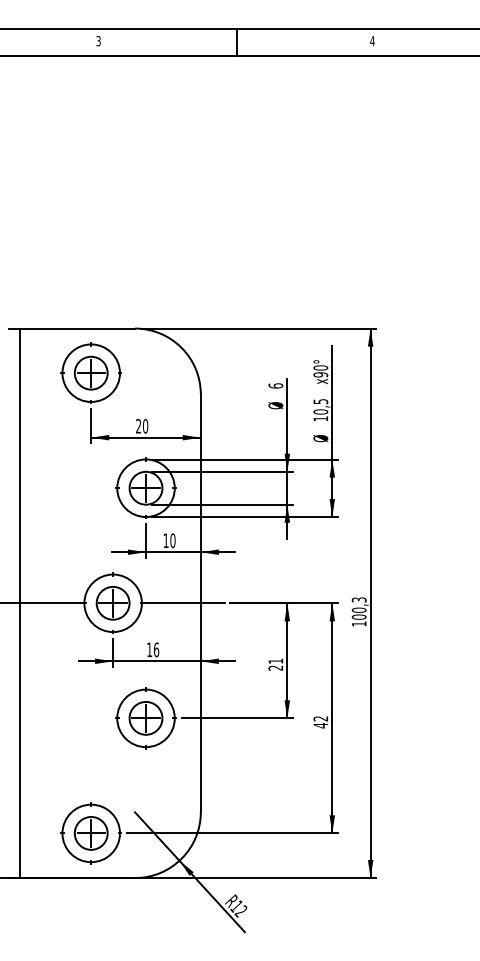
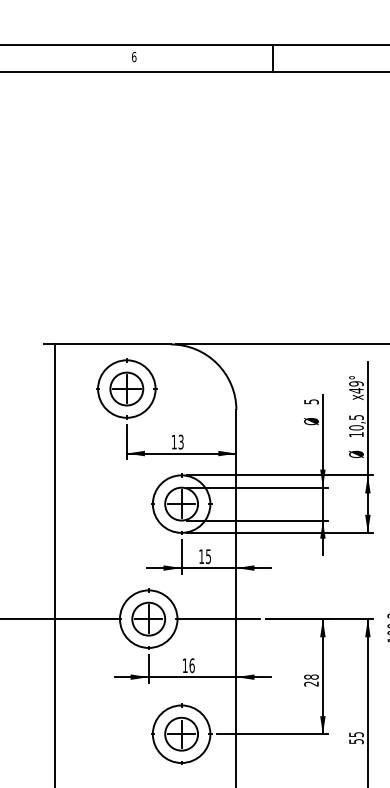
text: (98, 41) -> (134, 57), 3 -> 6
text: (320, 371) -> (356, 387), x90° -> x49°
text: (275, 385) -> (311, 401), 6 -> 5
text: (142, 425) -> (178, 441), 20 -> 13
text: (172, 540) -> (208, 556), 10 -> 15
text: (275, 660) -> (311, 676), 21 -> 28
text: (320, 722) -> (356, 738), 42 -> 55

